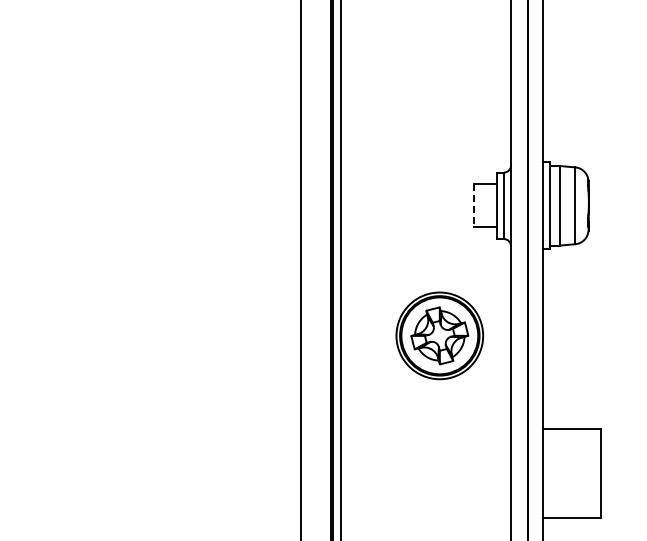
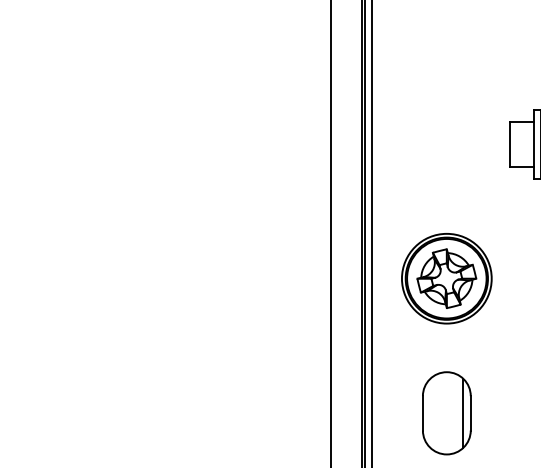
line: (473, 205) -> (509, 143), dashed -> solid
part: (439, 335) -> (446, 278), moved
part: (412, 465) -> (446, 412), added

